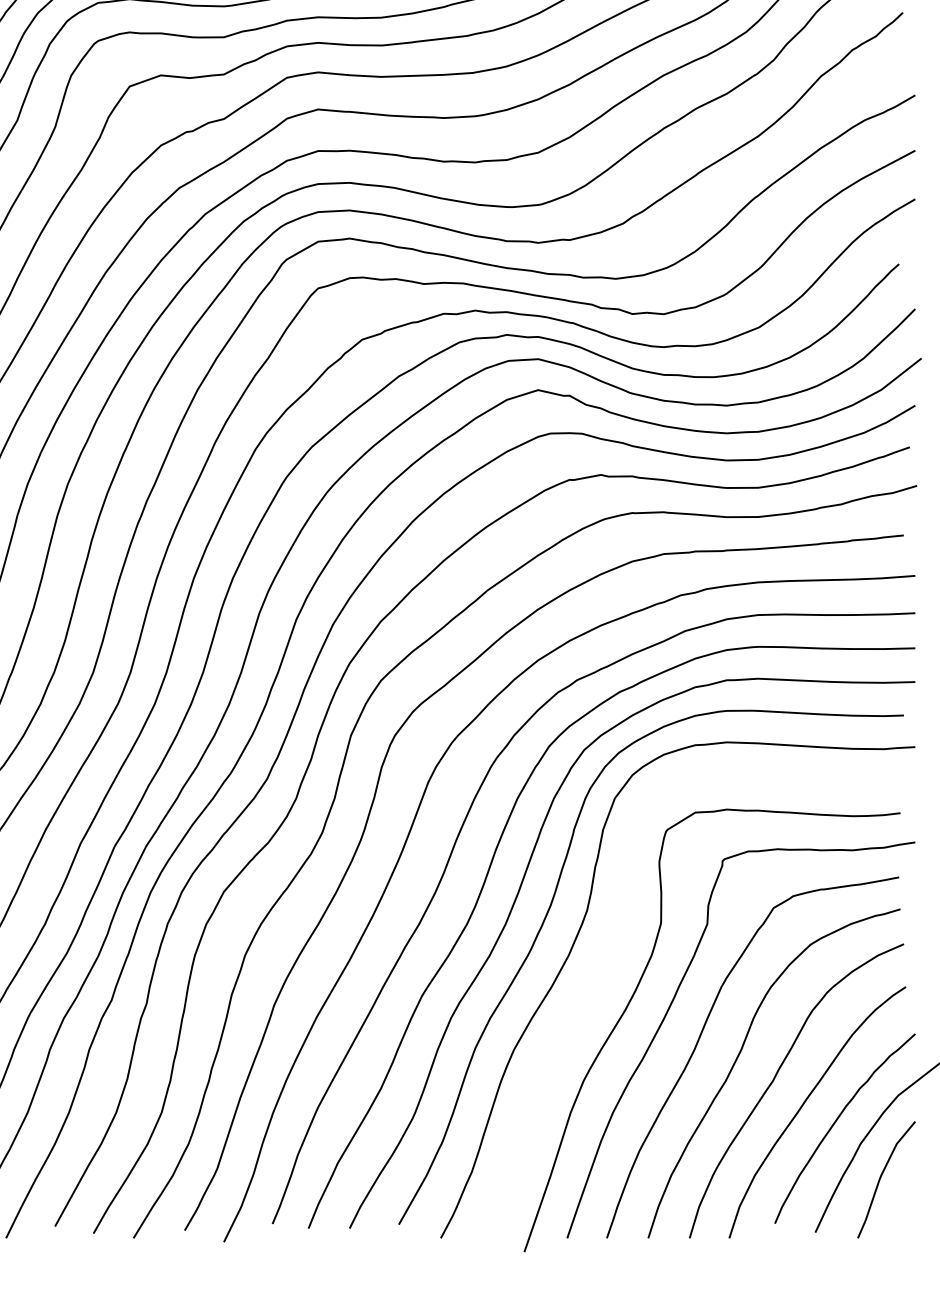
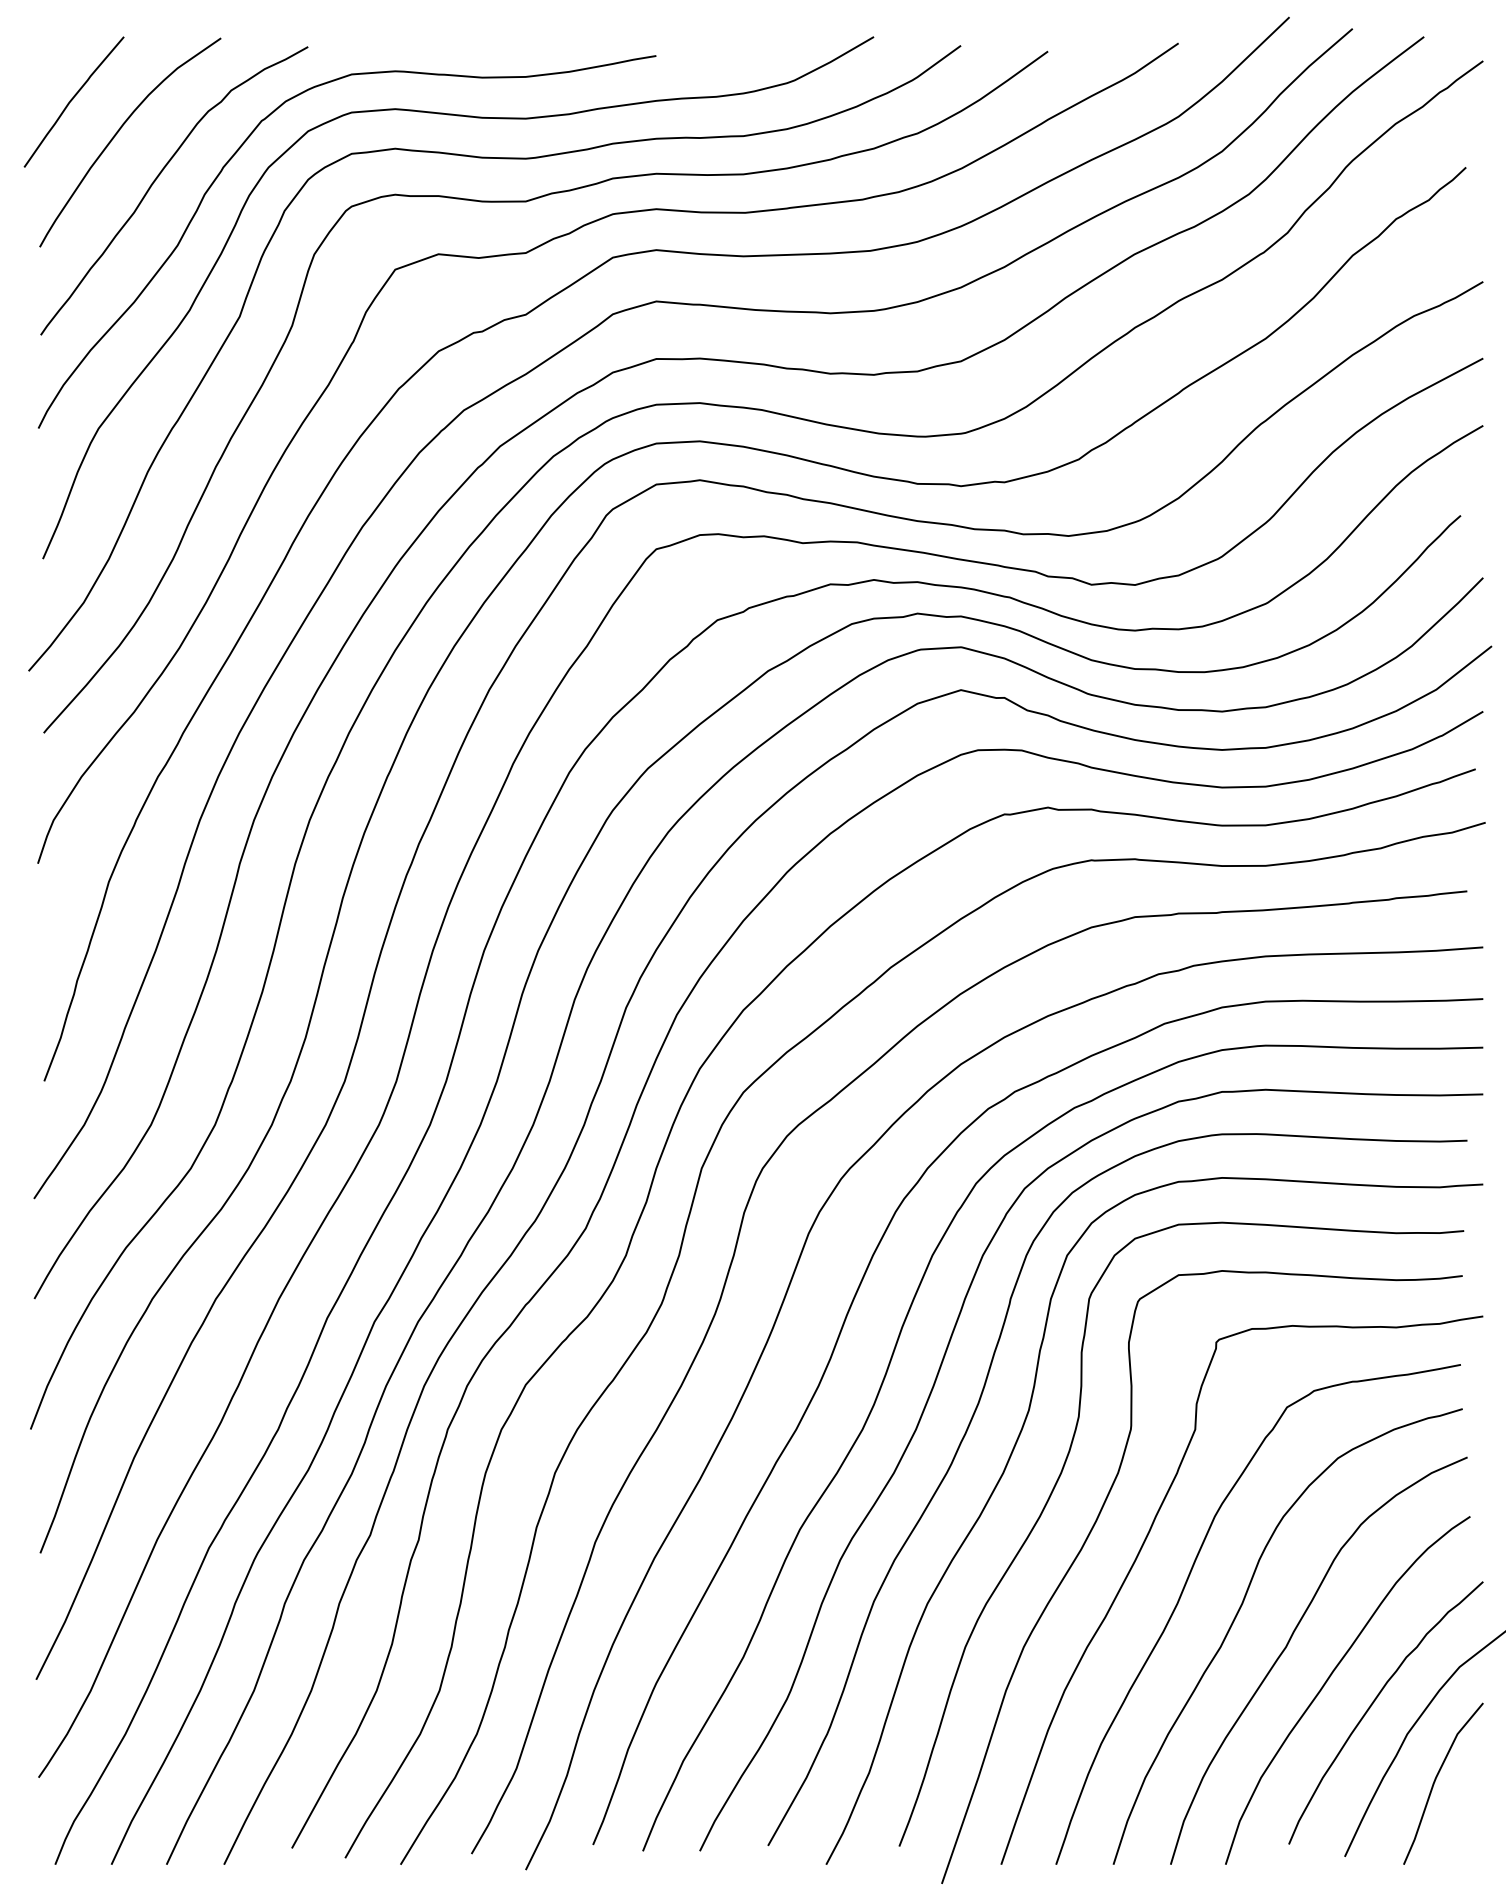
curve: (610, 958) -> (1060, 1477), added

